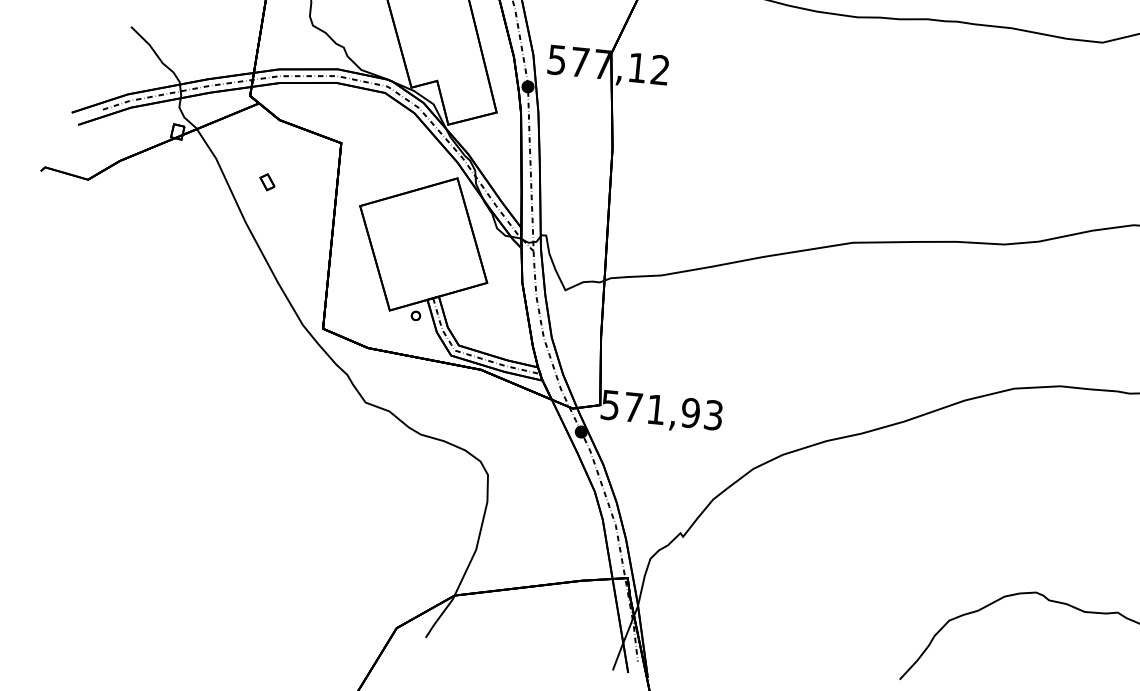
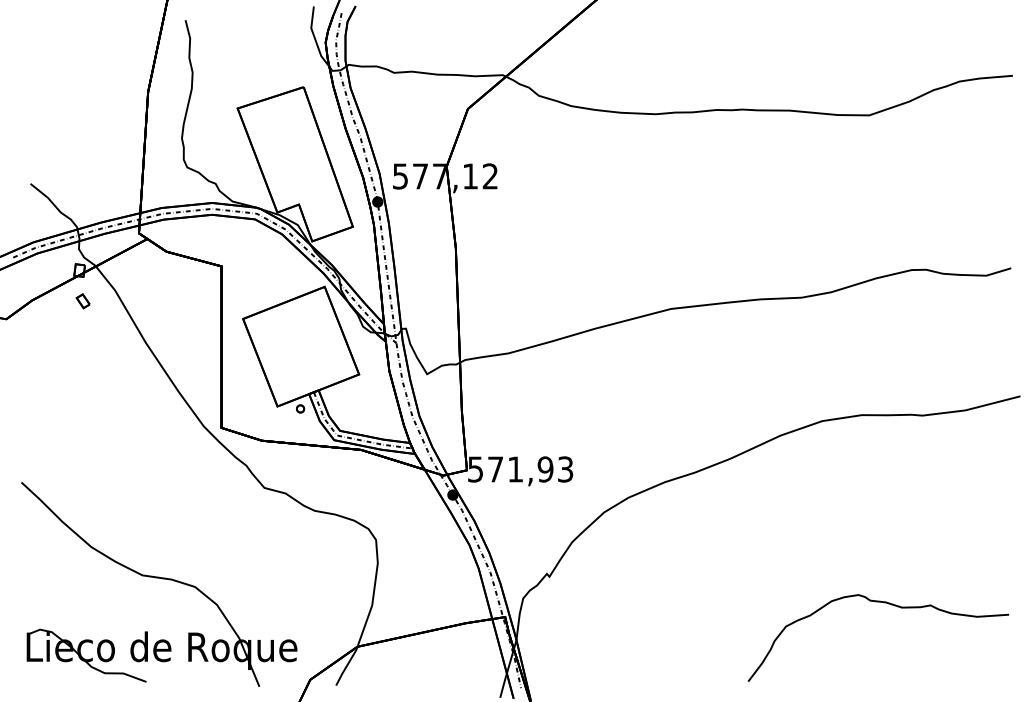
part: (266, 182) -> (82, 301), moved
part: (234, 501) -> (159, 584), added

